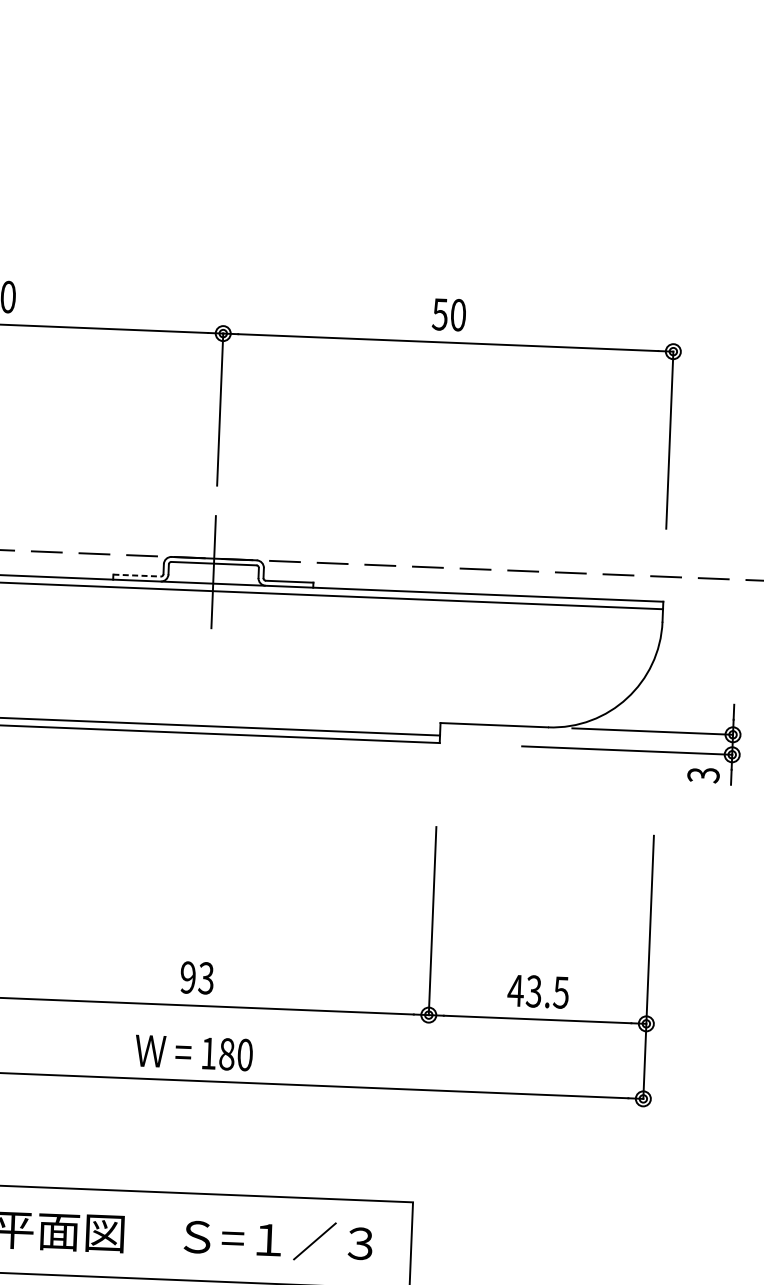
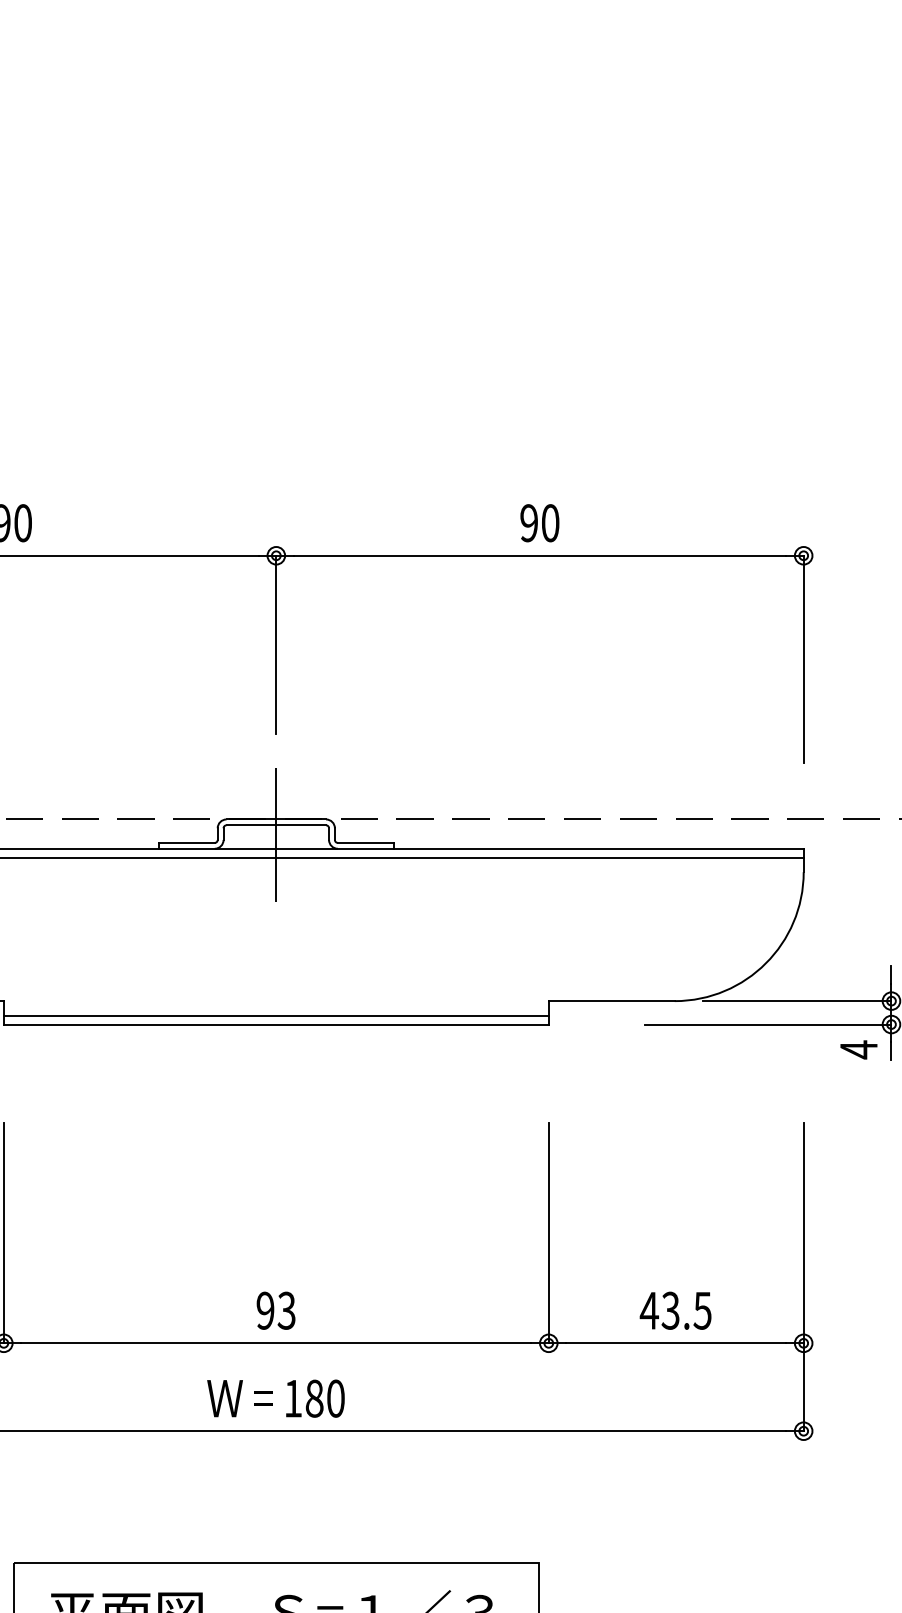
text: (439, 314) -> (528, 523), 50 -> 90
line: (136, 575) -> (186, 842), dashed -> solid
text: (703, 774) -> (858, 1049), 3 -> 4

